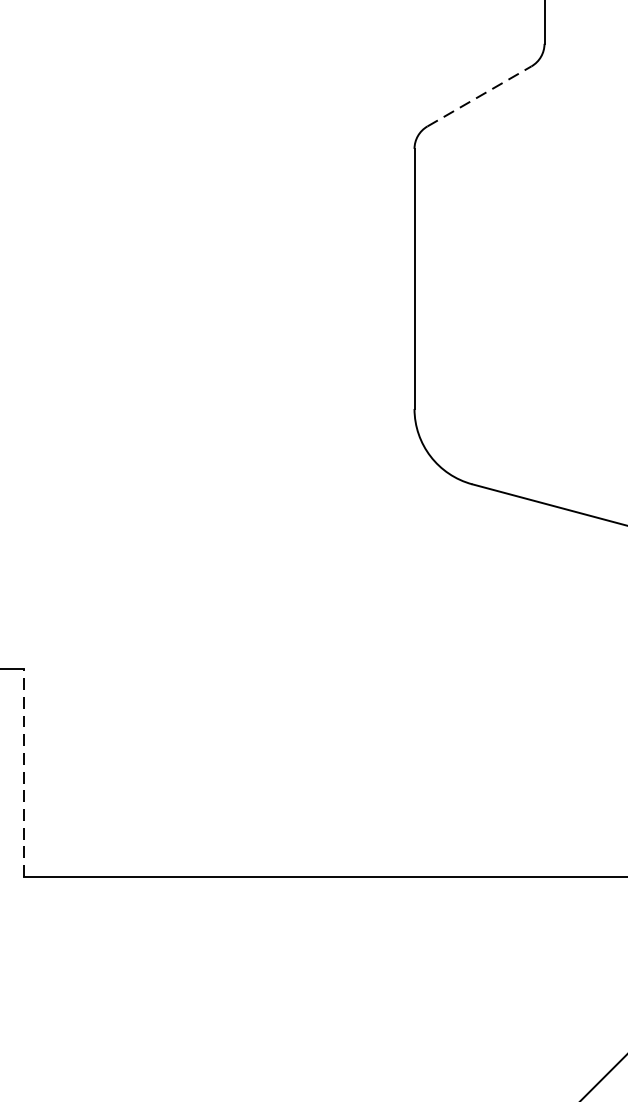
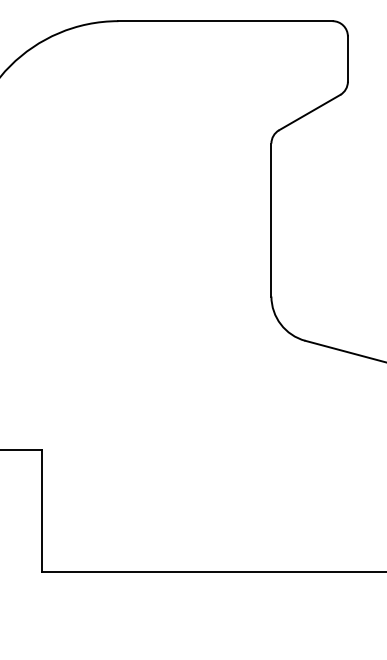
line: (480, 96) -> (310, 112), dashed -> solid
line: (23, 772) -> (41, 510), dashed -> solid

